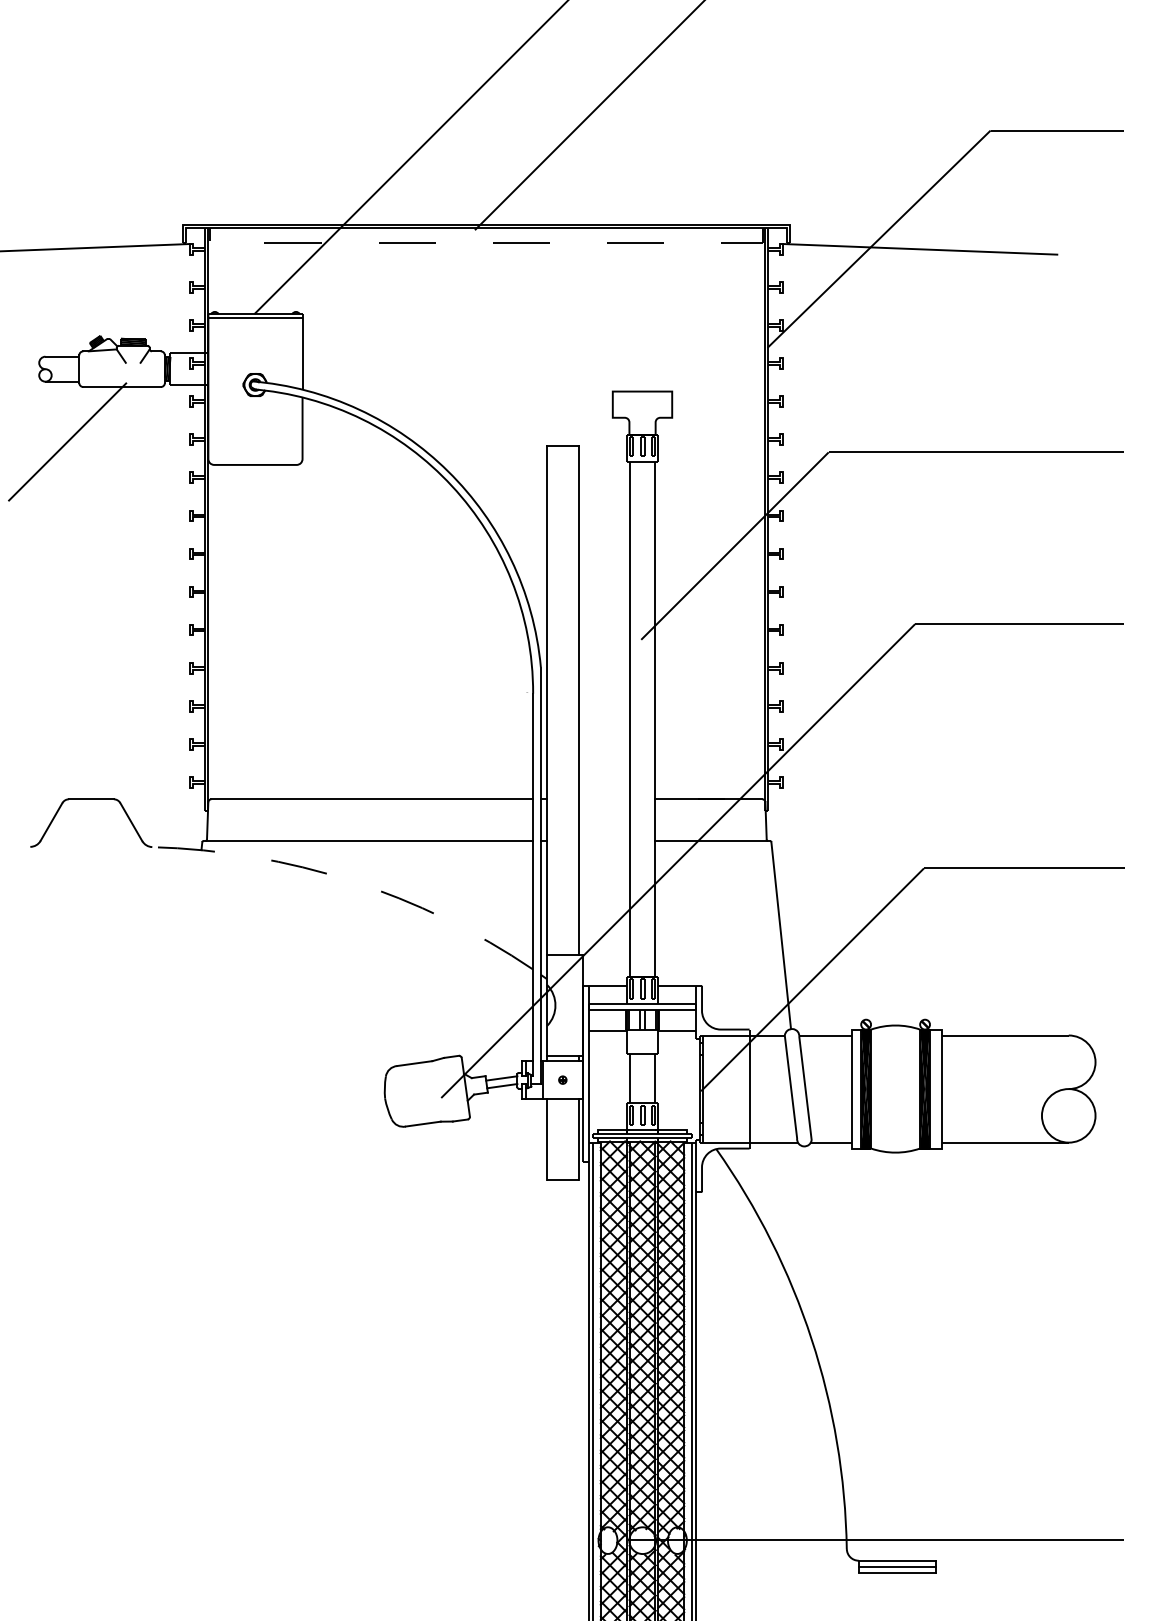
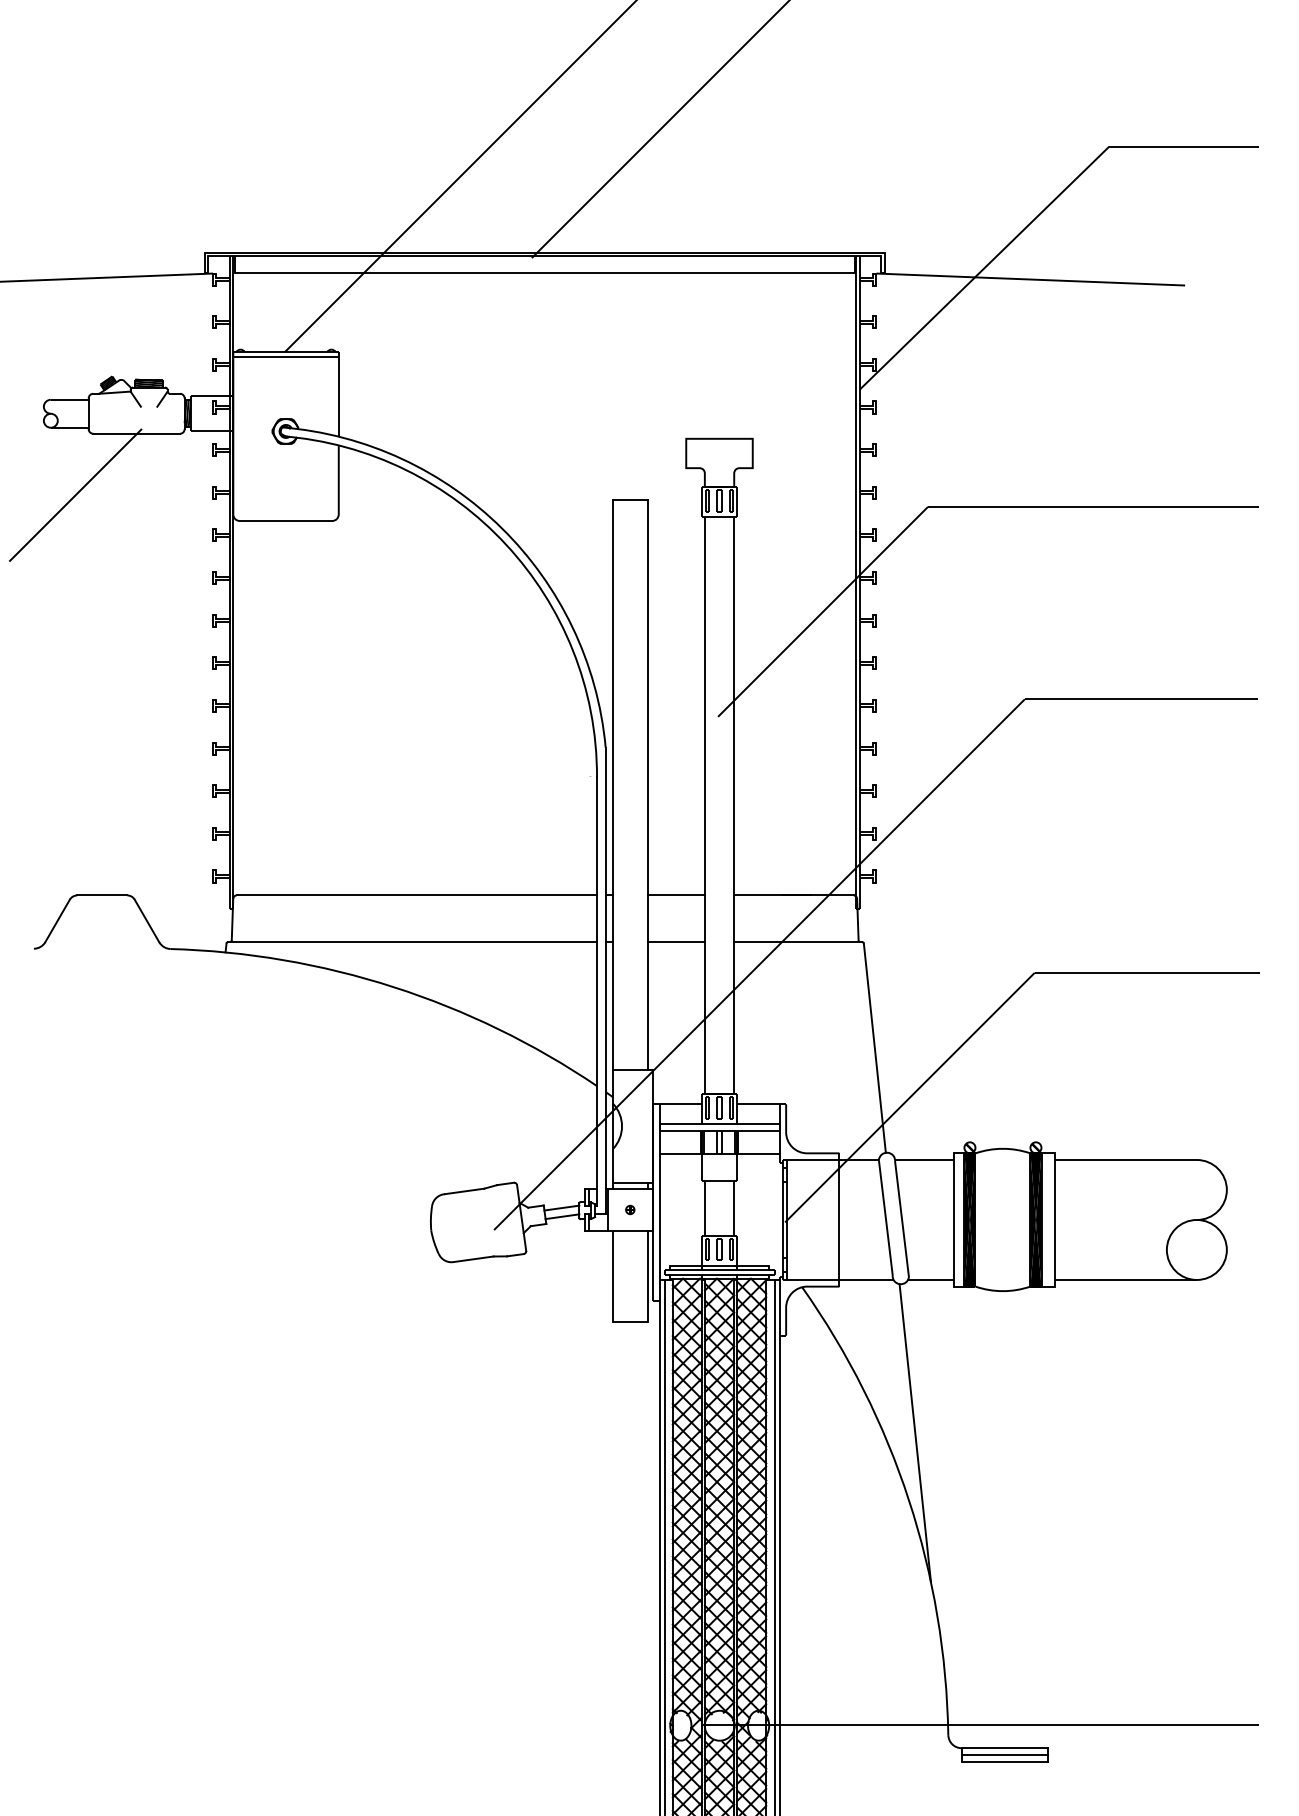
line: (486, 243) -> (544, 272), dashed -> solid
line: (604, 799) -> (676, 895), added
line: (604, 841) -> (676, 942), added
arc: (351, 881) -> (393, 987), dashed -> solid
line: (816, 1278) -> (914, 1432), added

